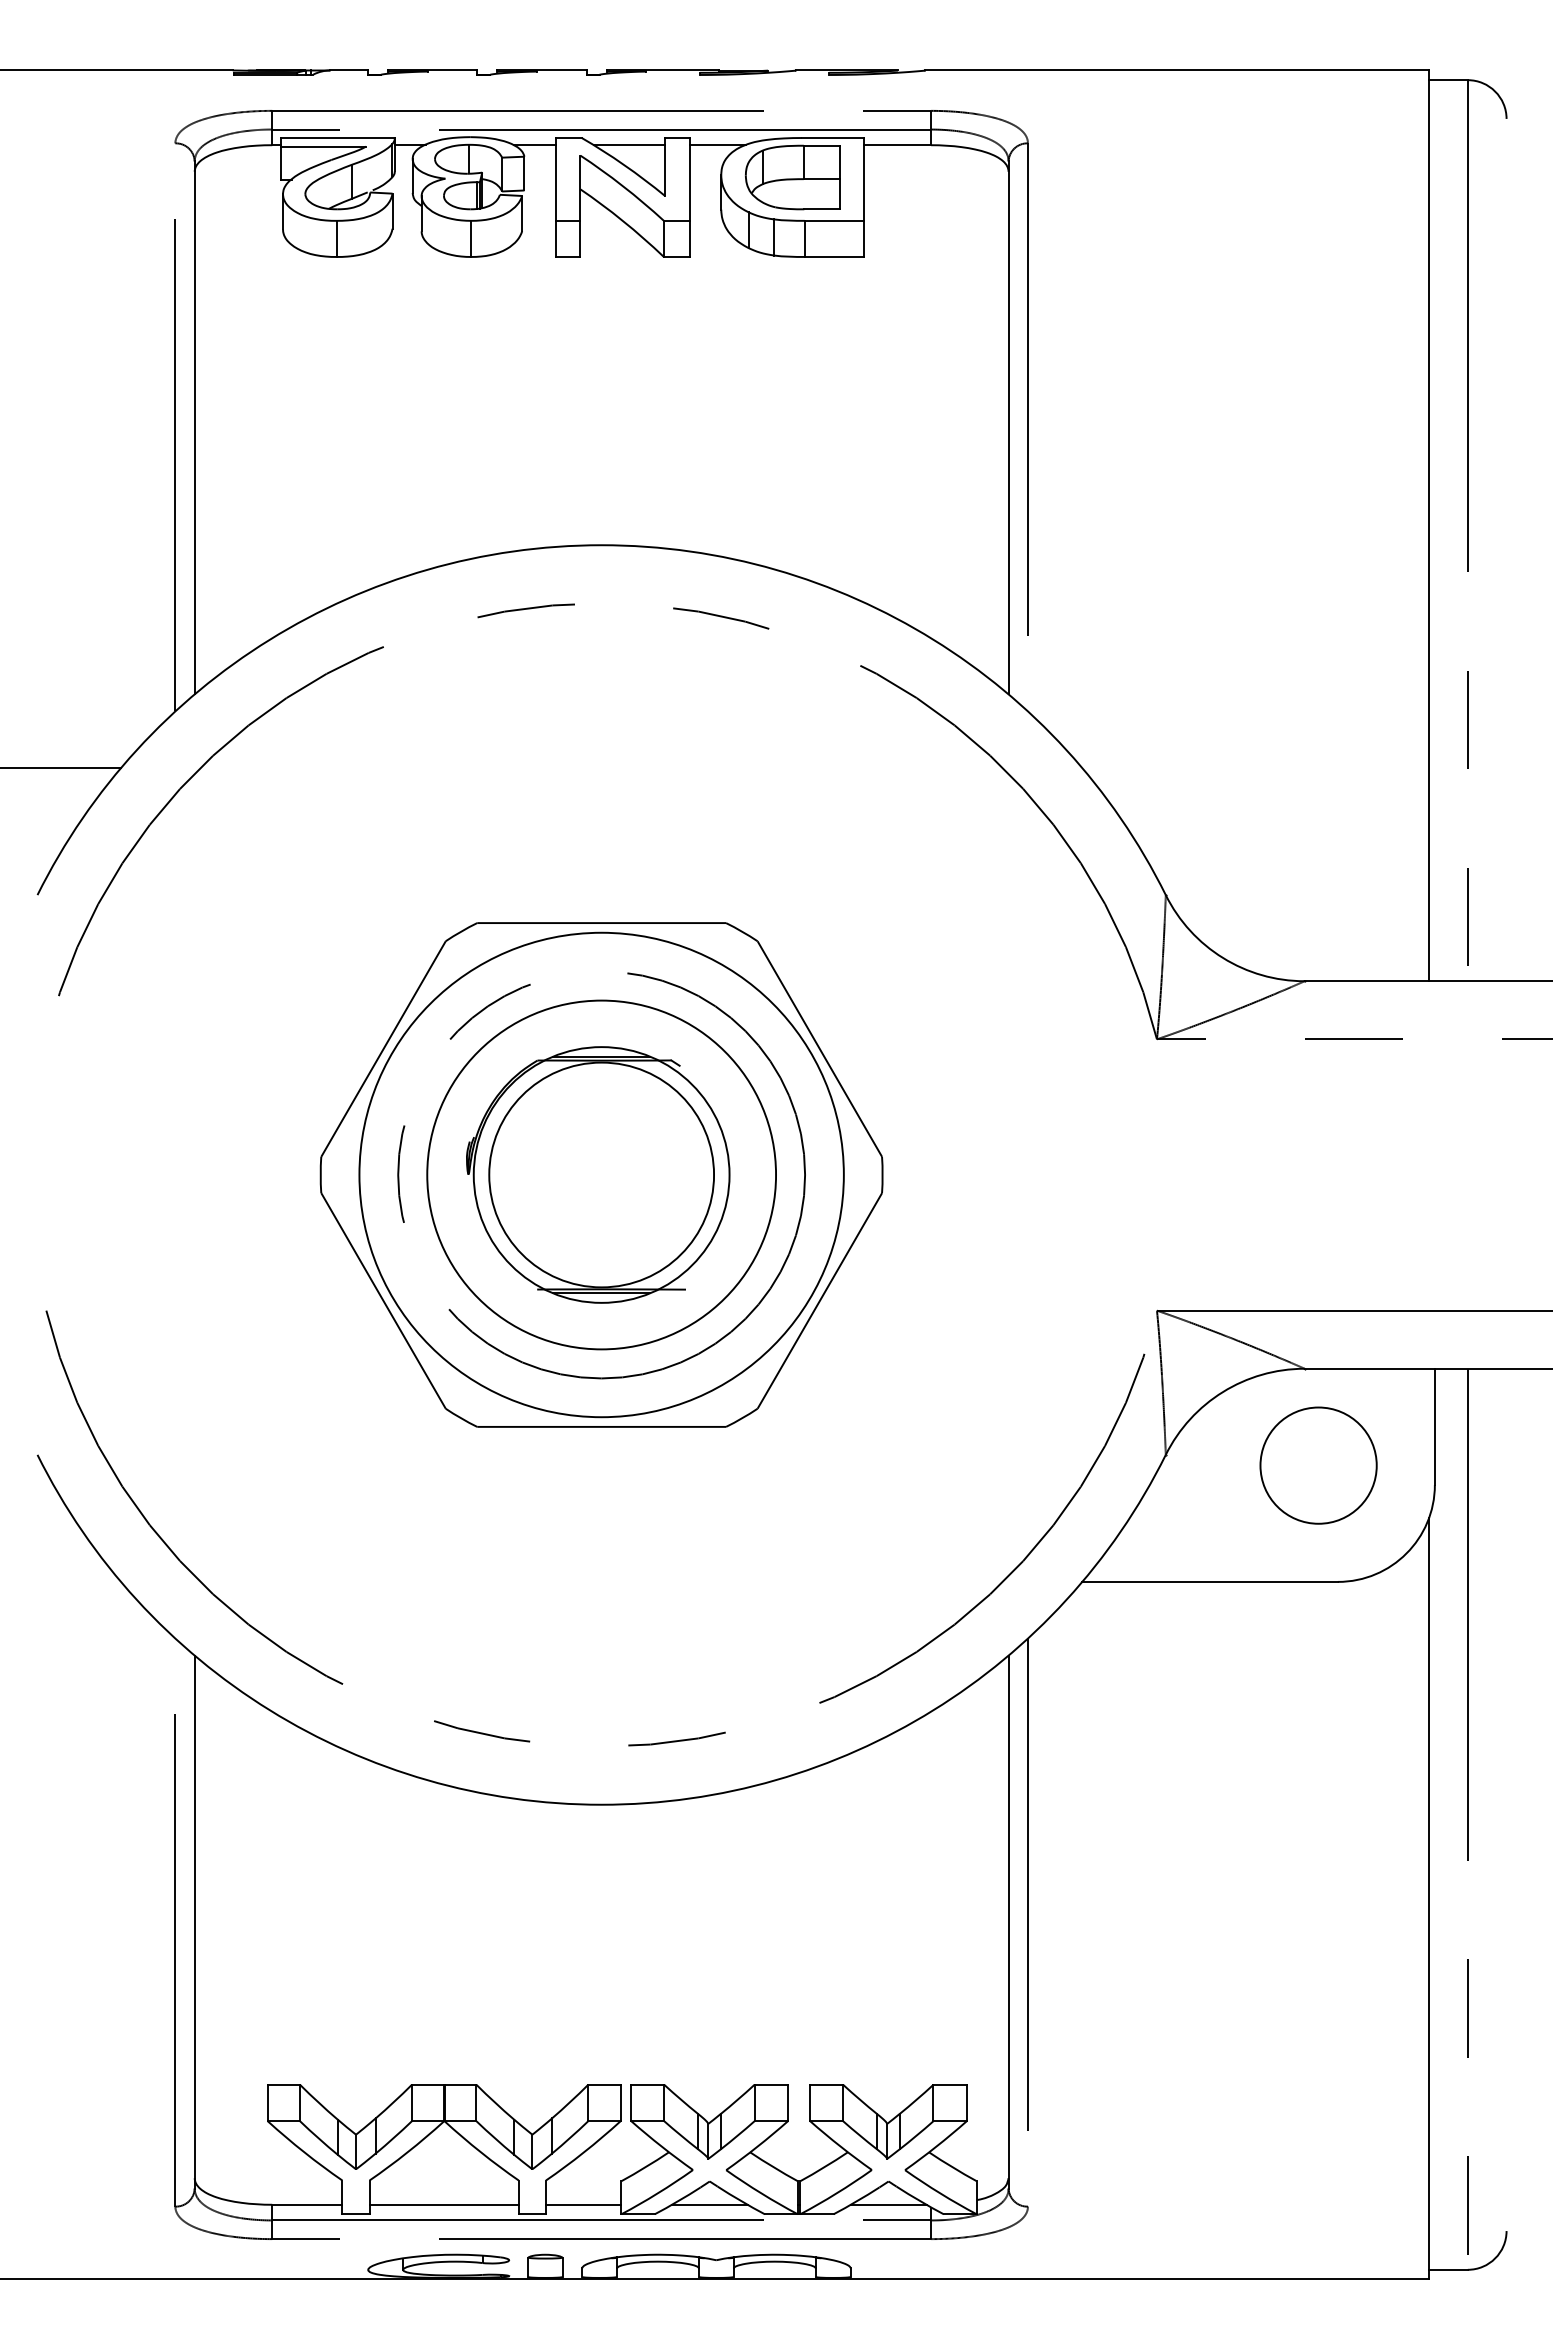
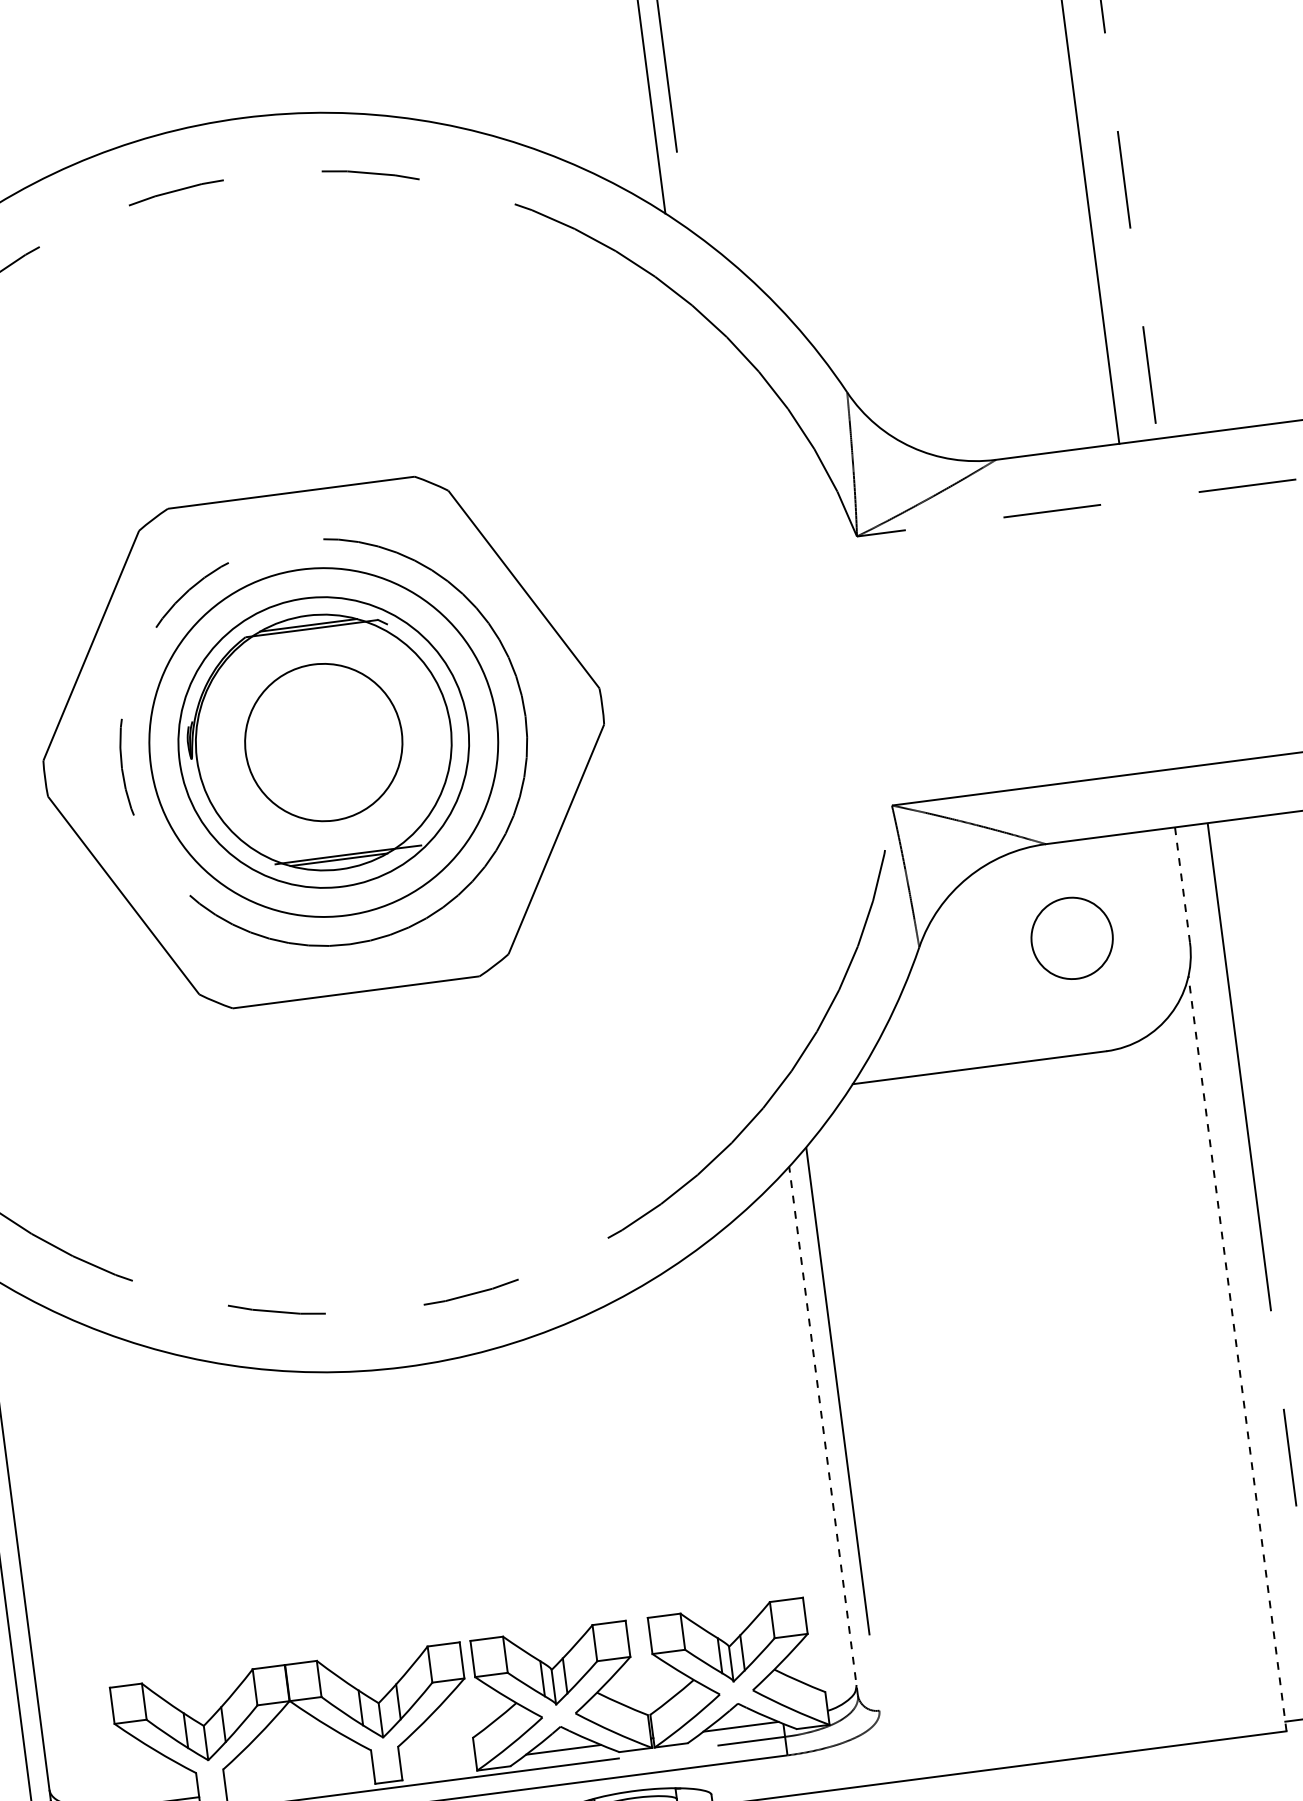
circle: (601, 1174) -> (323, 742), size x0.6
circle: (601, 1174) -> (323, 742), size x0.7
line: (1434, 1427) -> (1182, 885), solid -> dashed
circle: (1318, 1465) -> (1072, 938), size x0.7
line: (1429, 1898) -> (1237, 1353), solid -> dashed
line: (1008, 1921) -> (823, 1430), solid -> dashed
line: (443, 2204) -> (299, 1783), removed
line: (583, 2204) -> (438, 1765), removed

